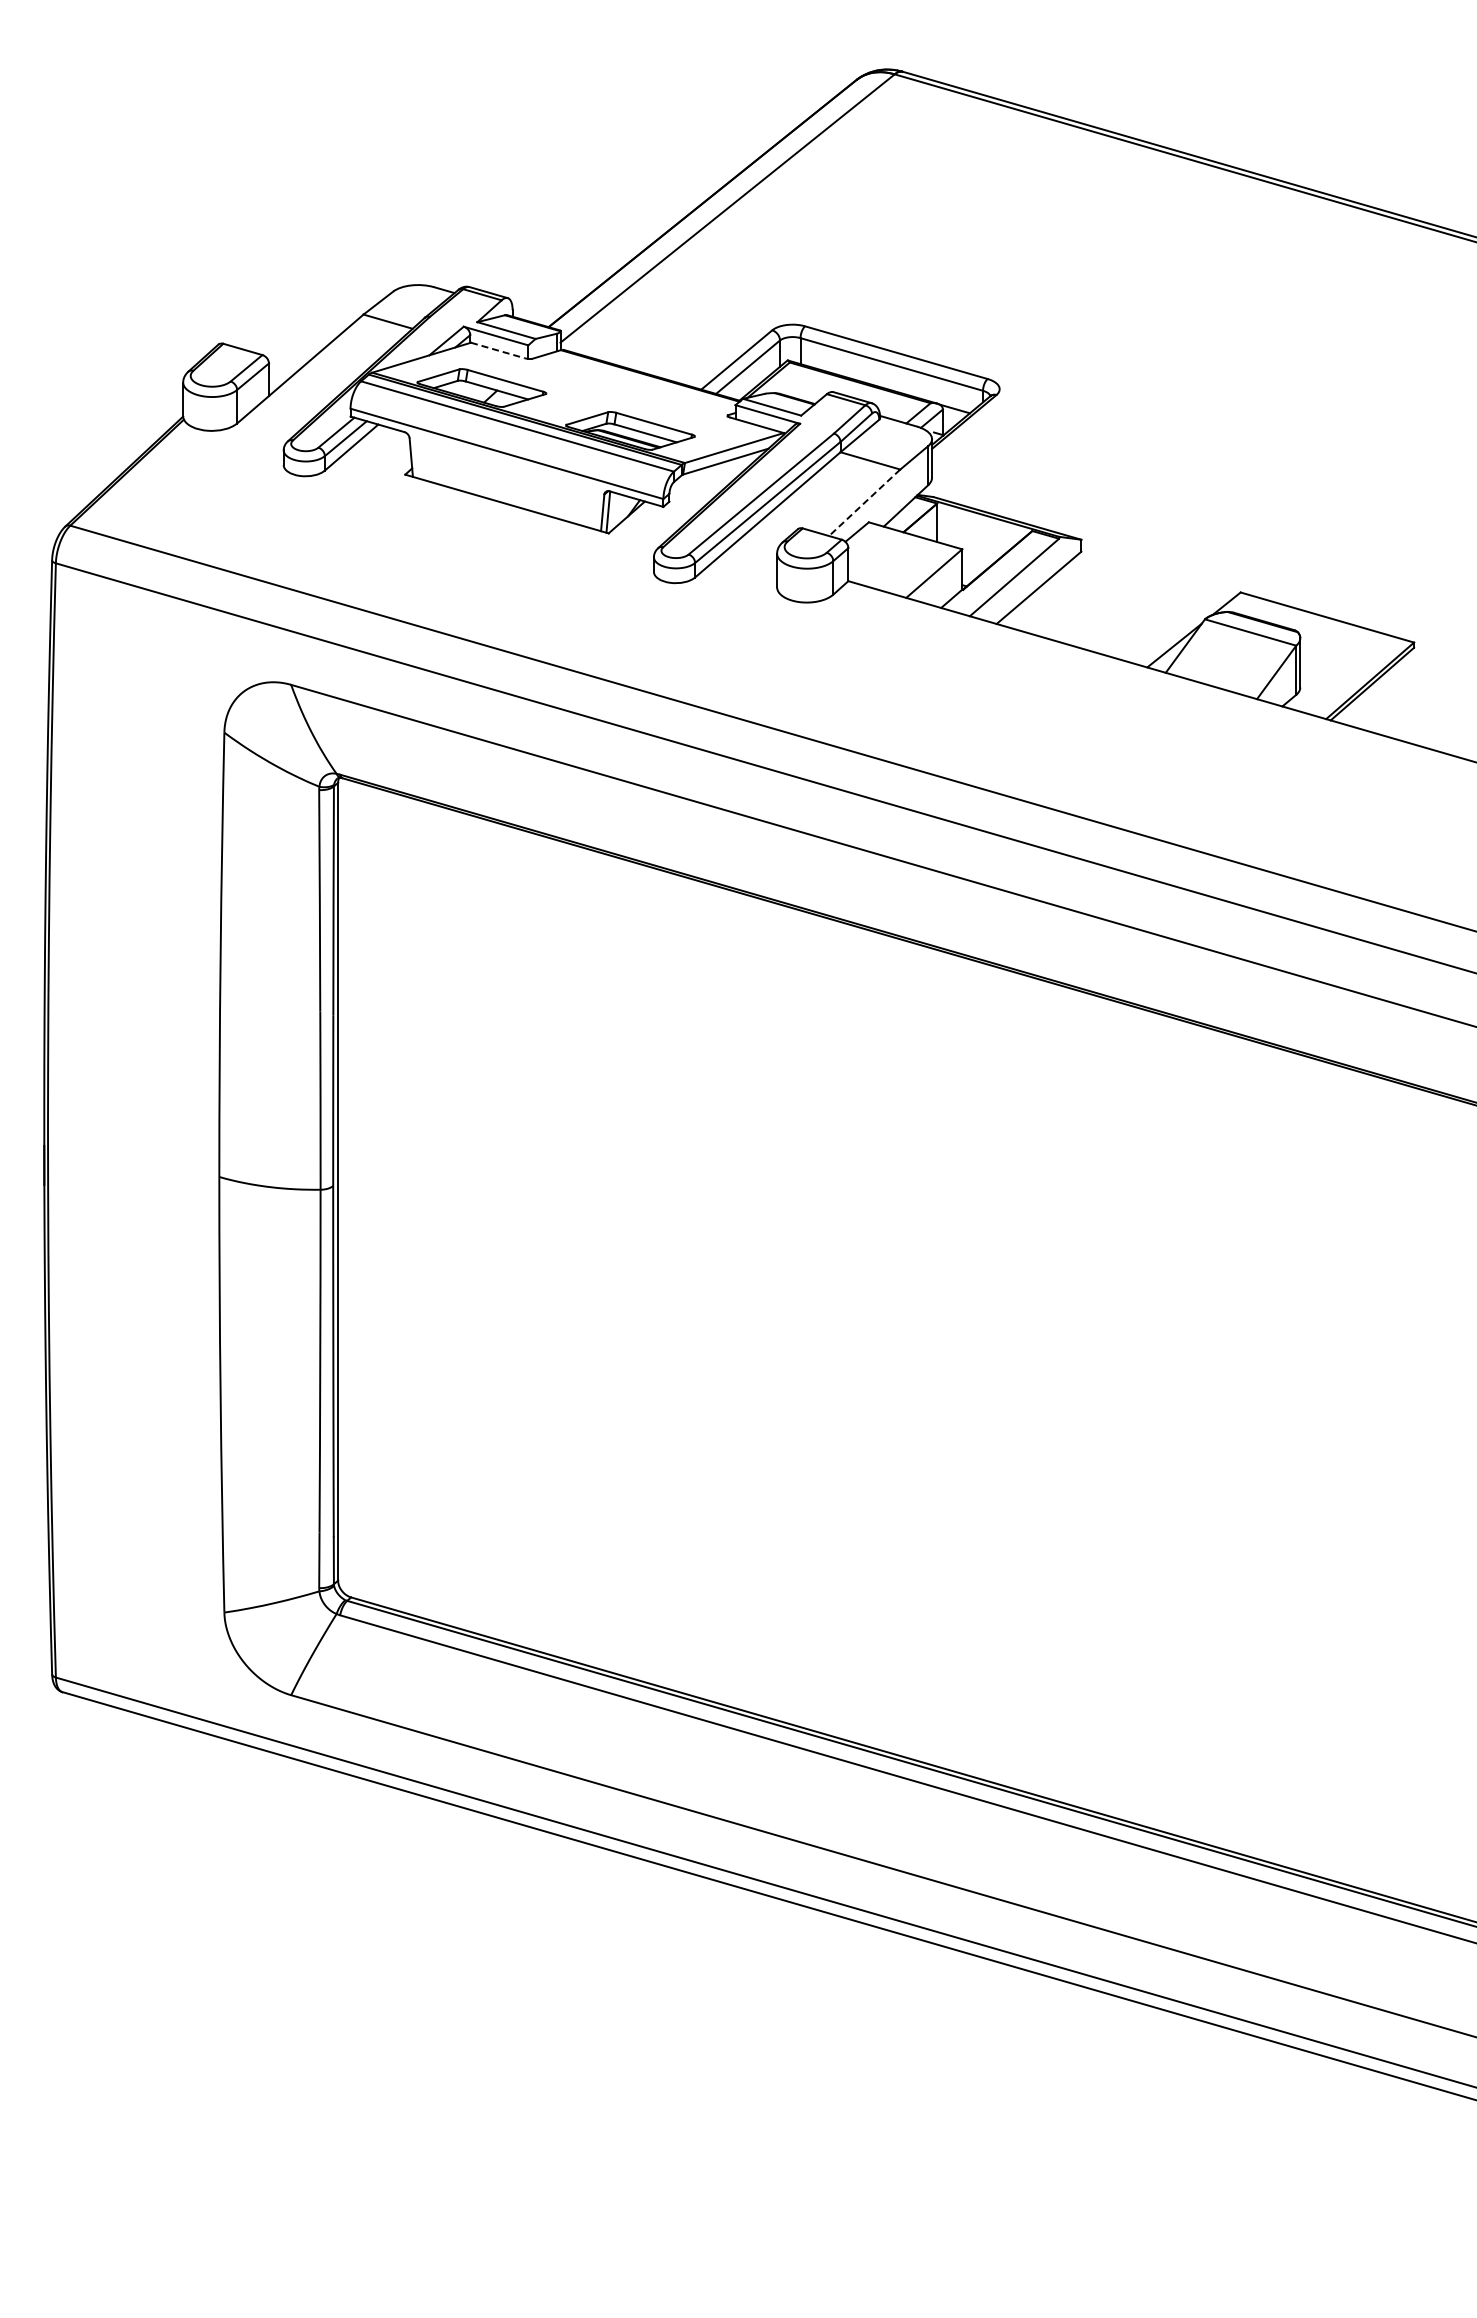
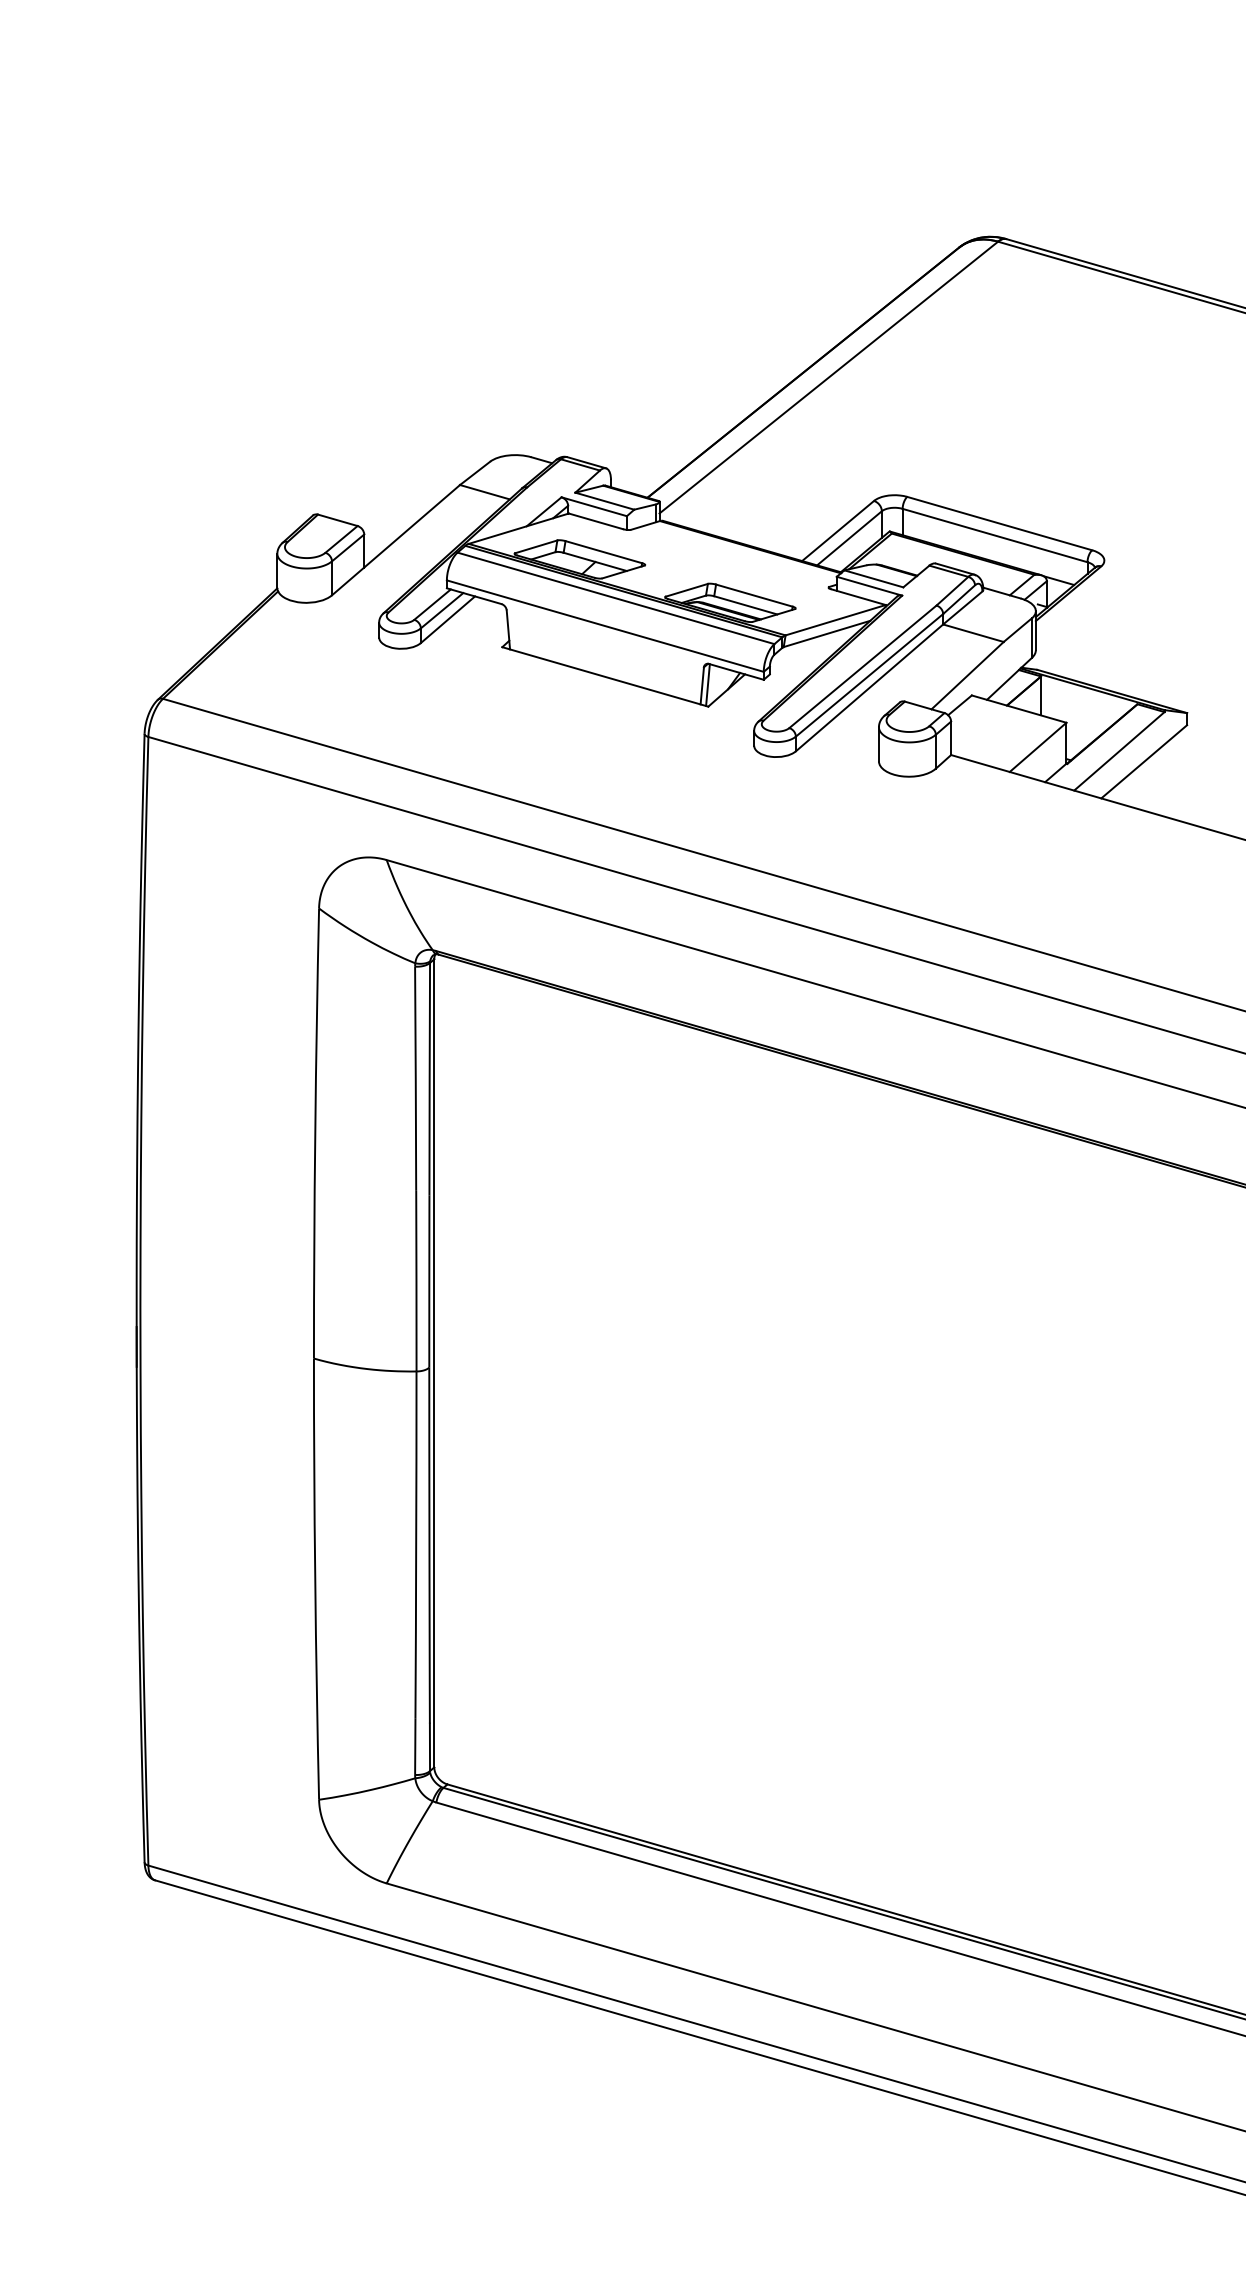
line: (497, 350) -> (595, 521), dashed -> solid
line: (864, 502) -> (967, 675), dashed -> solid

